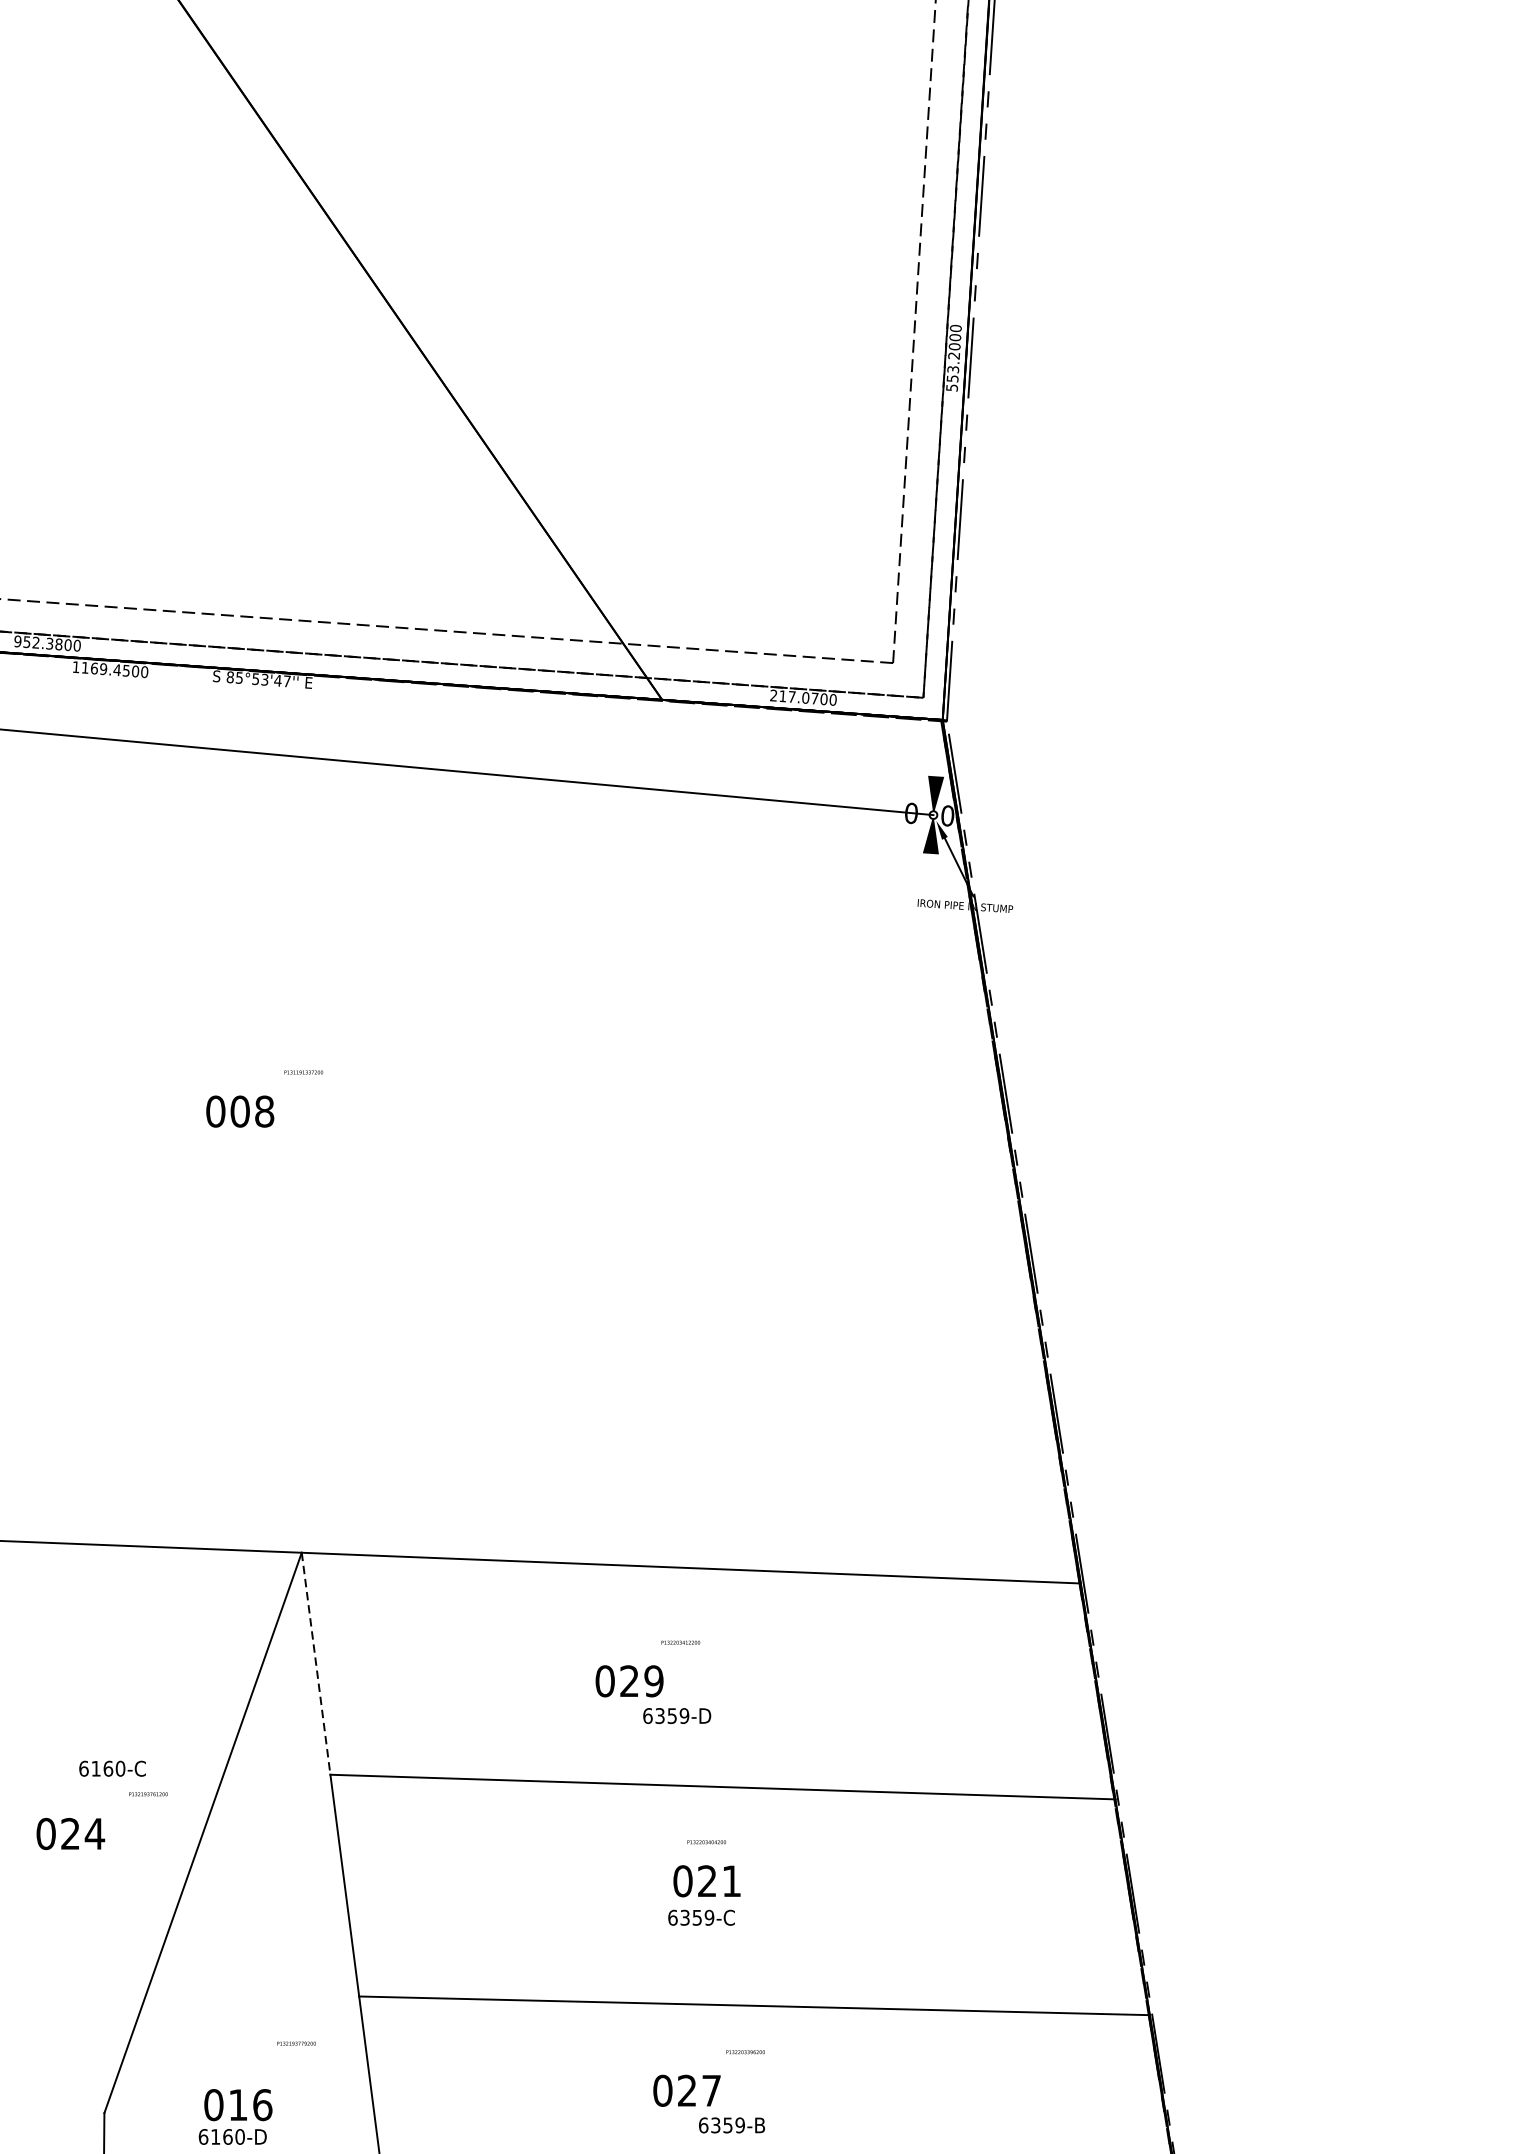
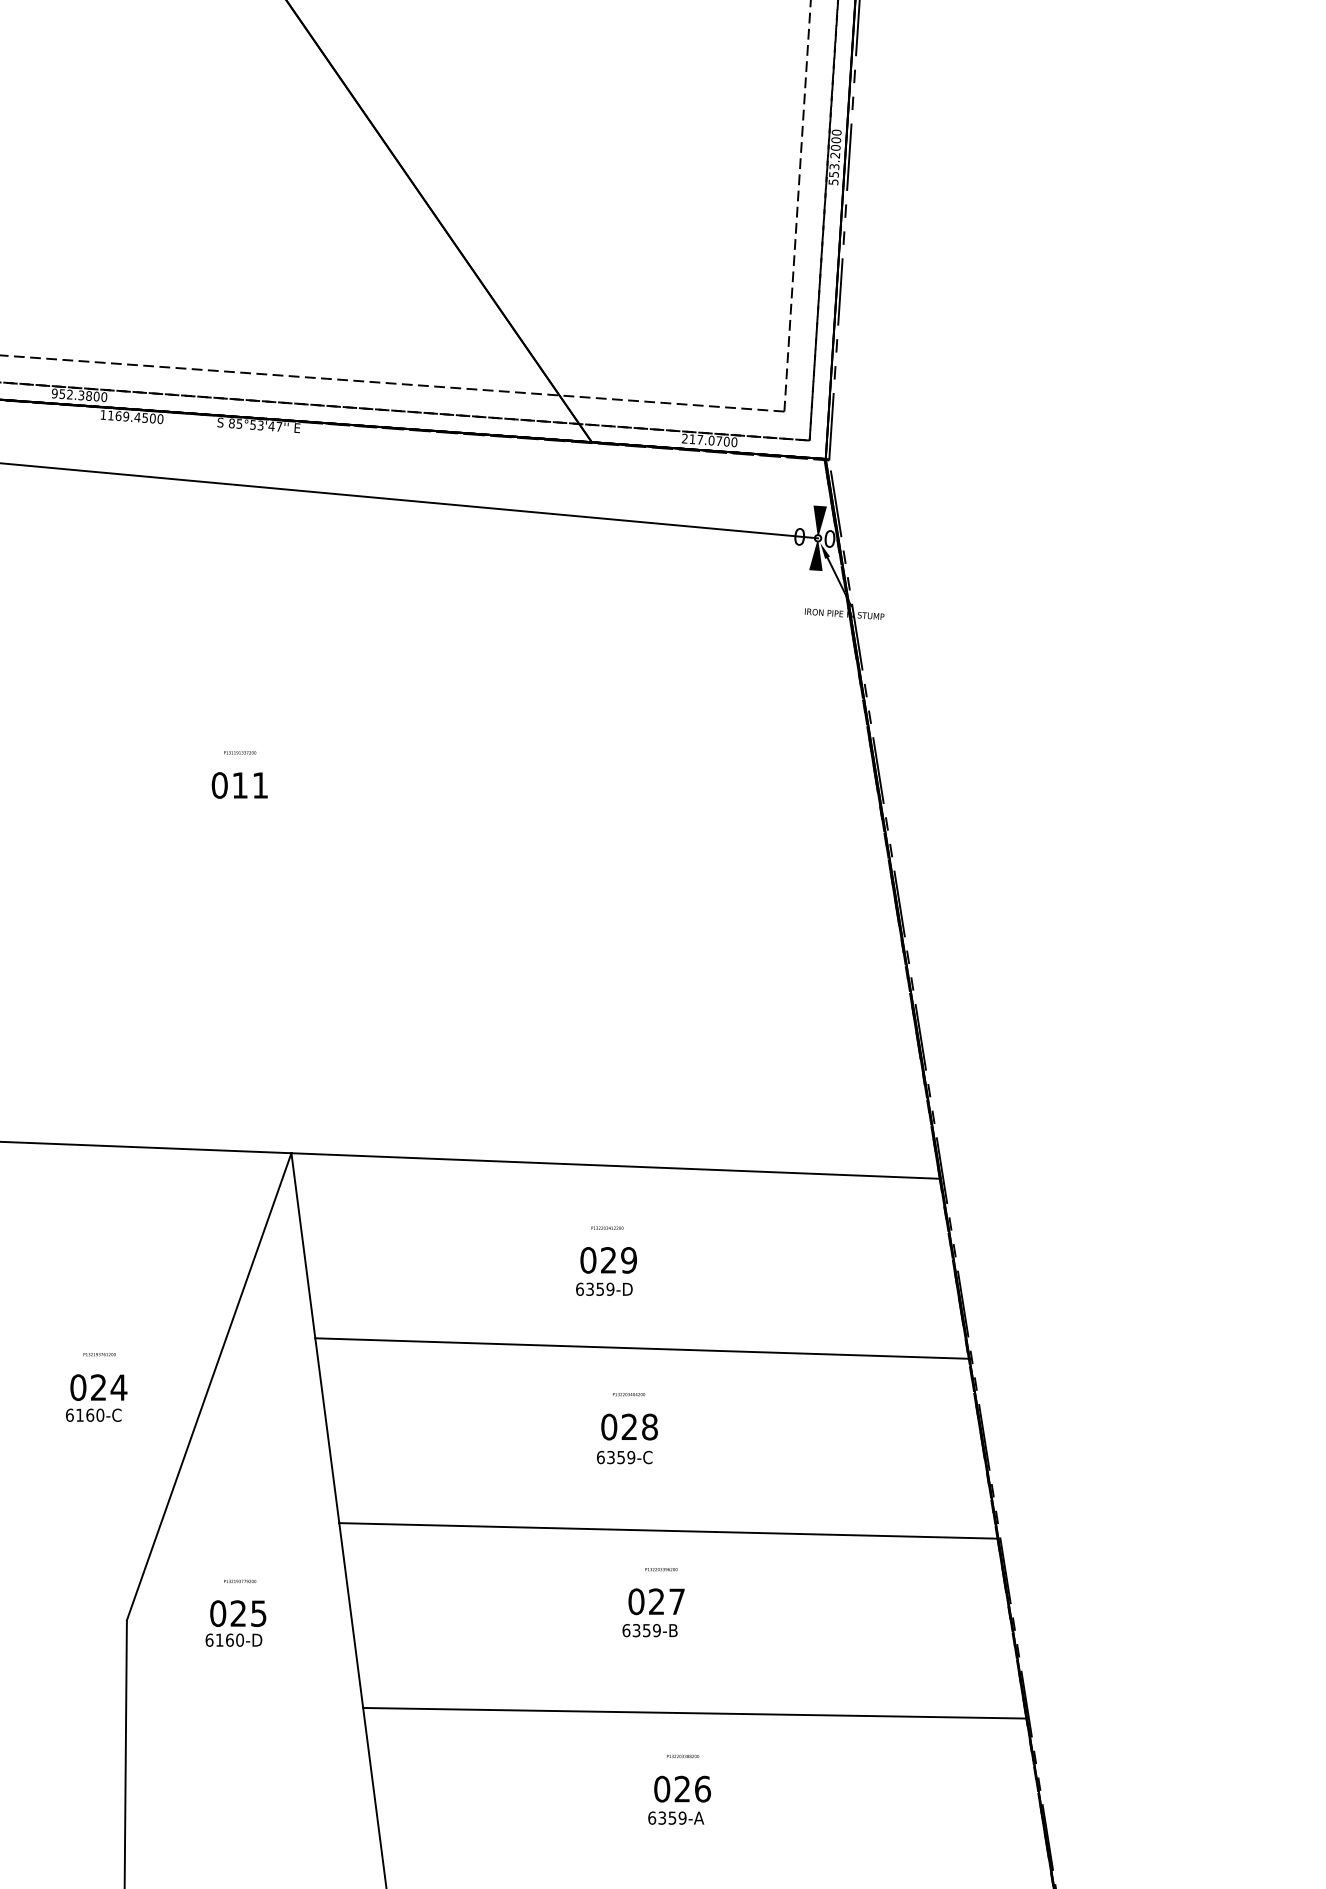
text: (304, 1072) -> (240, 752), moved
text: (252, 1111) -> (250, 785), 008 -> 011
line: (316, 1664) -> (303, 1246), dashed -> solid
text: (629, 1681) -> (608, 1260), moved
text: (112, 1767) -> (93, 1414), moved
text: (148, 1794) -> (99, 1354), moved
text: (731, 1880) -> (649, 1426), 021 -> 028
text: (297, 2042) -> (240, 1580), moved
text: (686, 2090) -> (656, 1601), moved
text: (250, 2104) -> (248, 1613), 016 -> 025

